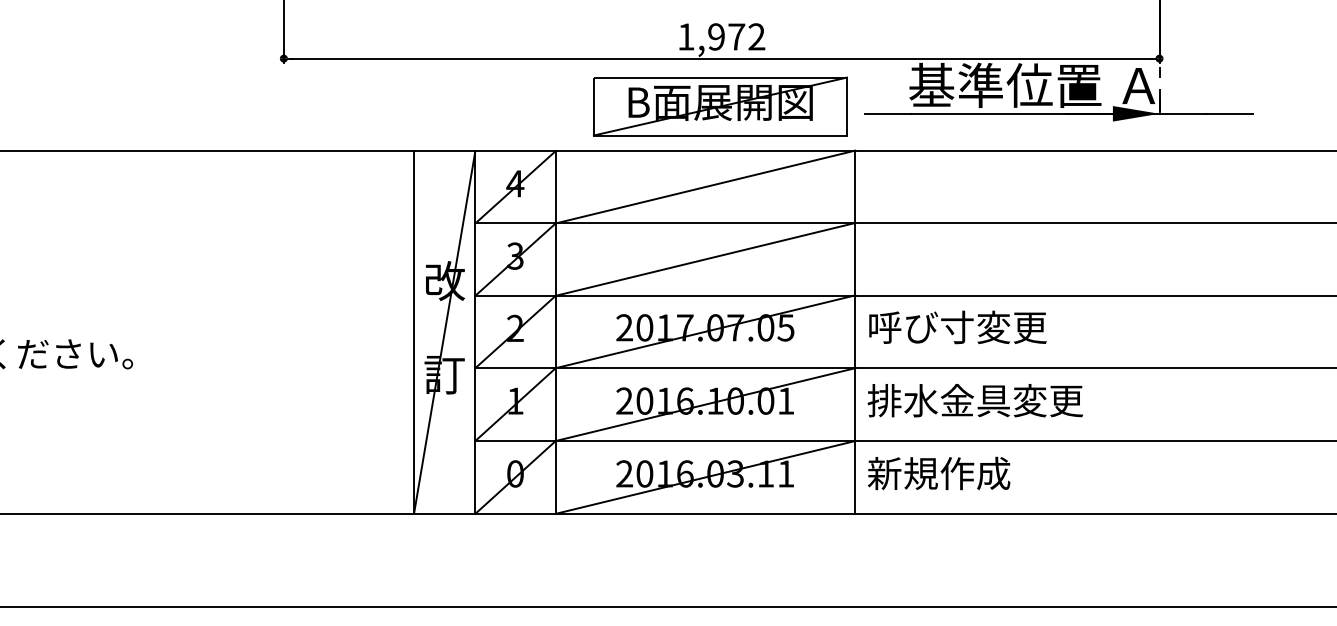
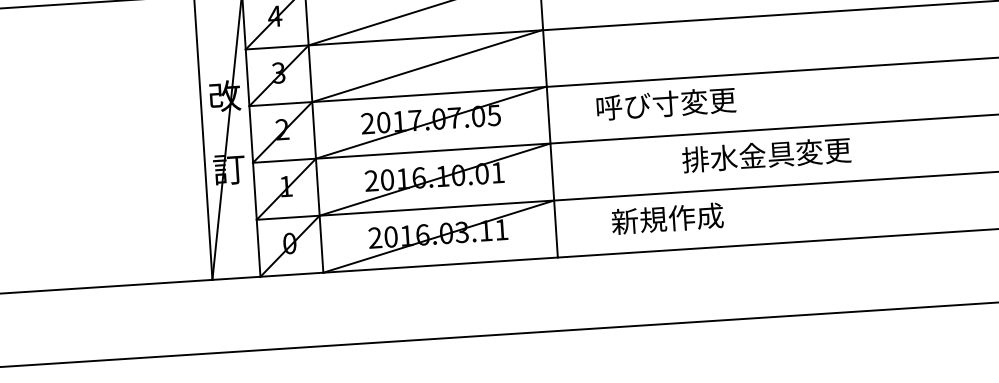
text: (957, 327) -> (665, 104), moved
text: (975, 400) -> (766, 154), moved
text: (938, 473) -> (667, 218), moved

